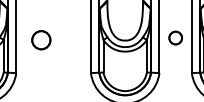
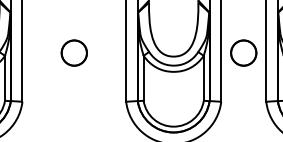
circle: (175, 37) -> (243, 52), size x1.43
circle: (40, 39) -> (73, 52), moved

